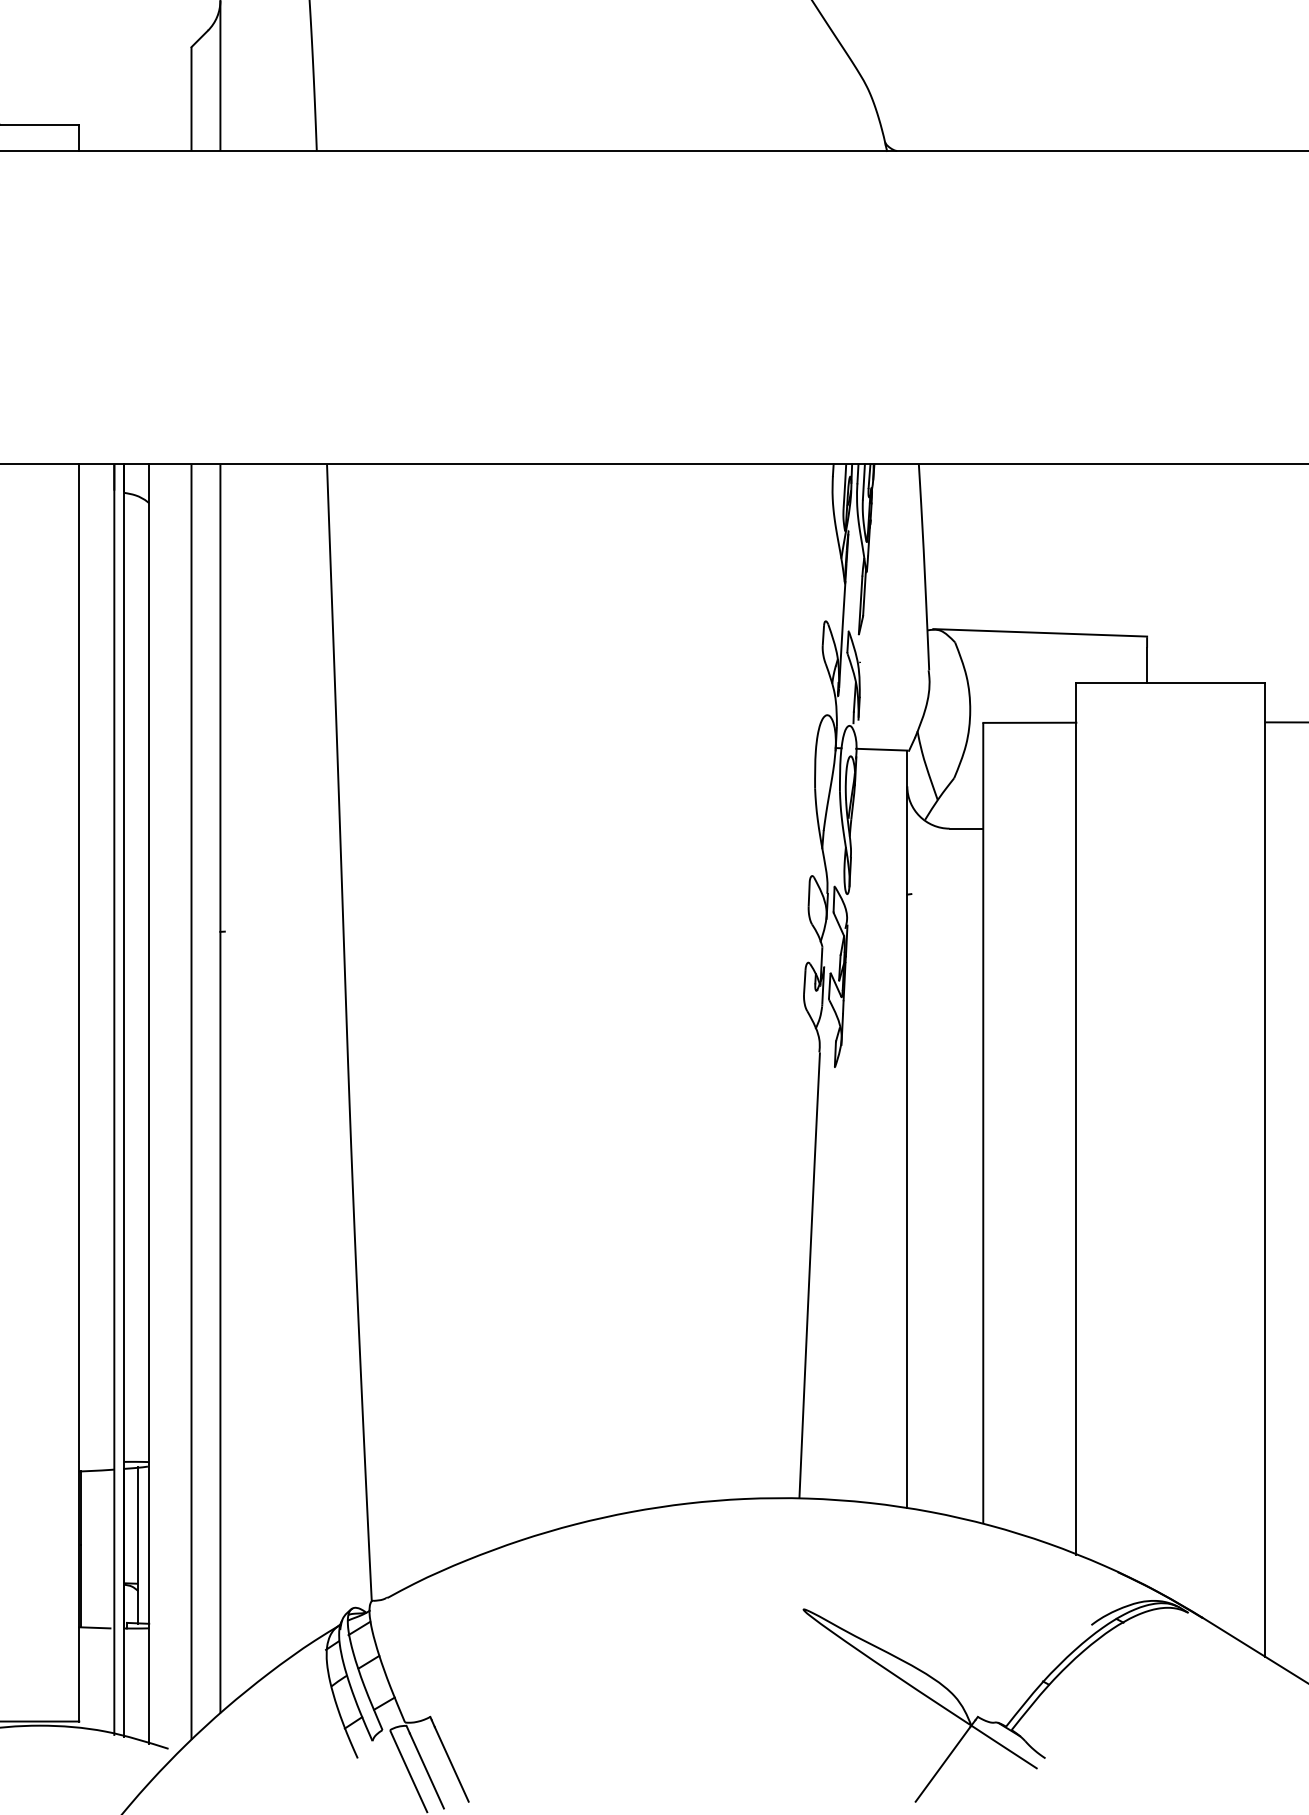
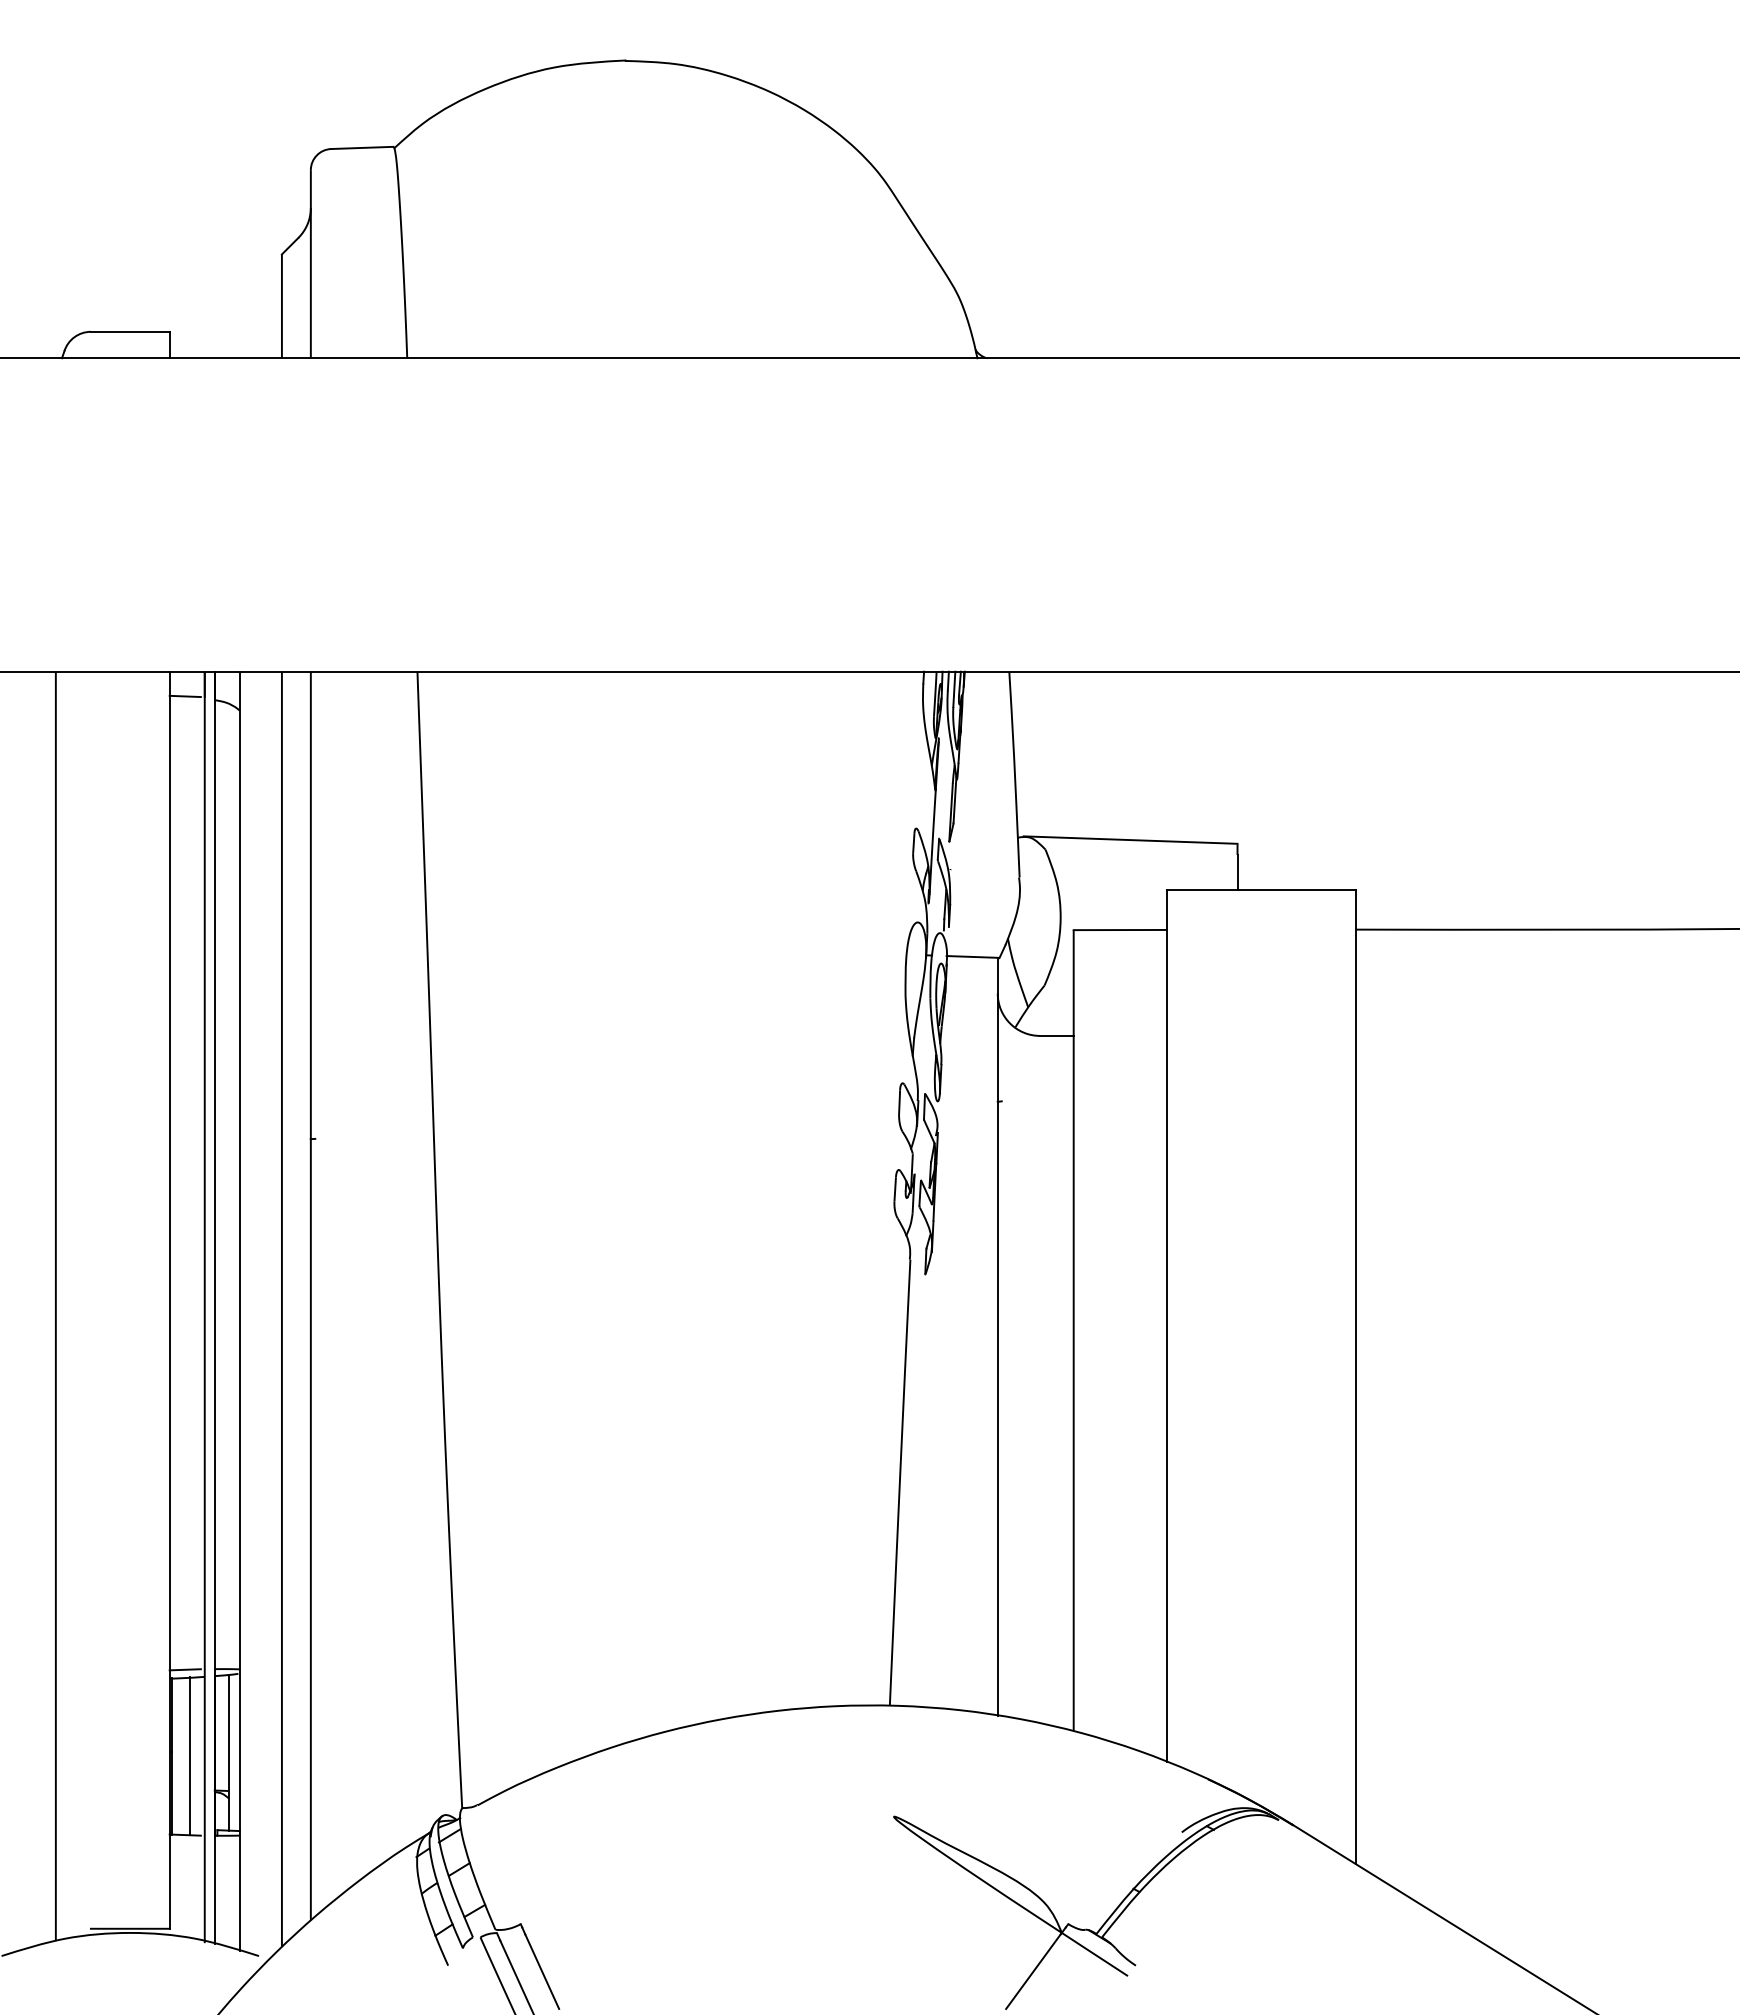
line: (94, 489) -> (184, 696), added
line: (94, 1462) -> (184, 1669), added
line: (99, 1549) -> (189, 1756), added

